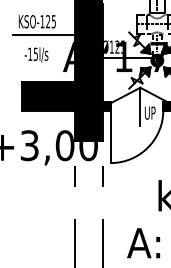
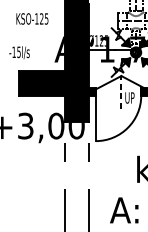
line: (43, 34) -> (37, 30), removed
text: (36, 54) -> (19, 52), moved
line: (140, 106) -> (121, 92), solid -> dashed

